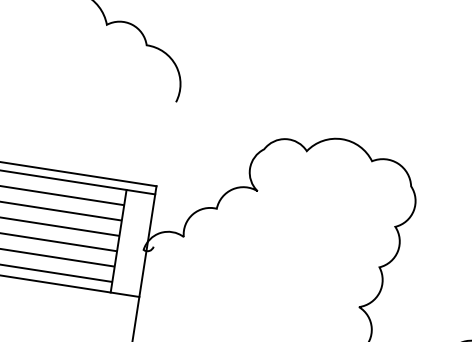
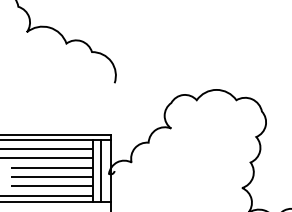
line: (130, 242) -> (100, 170), added

